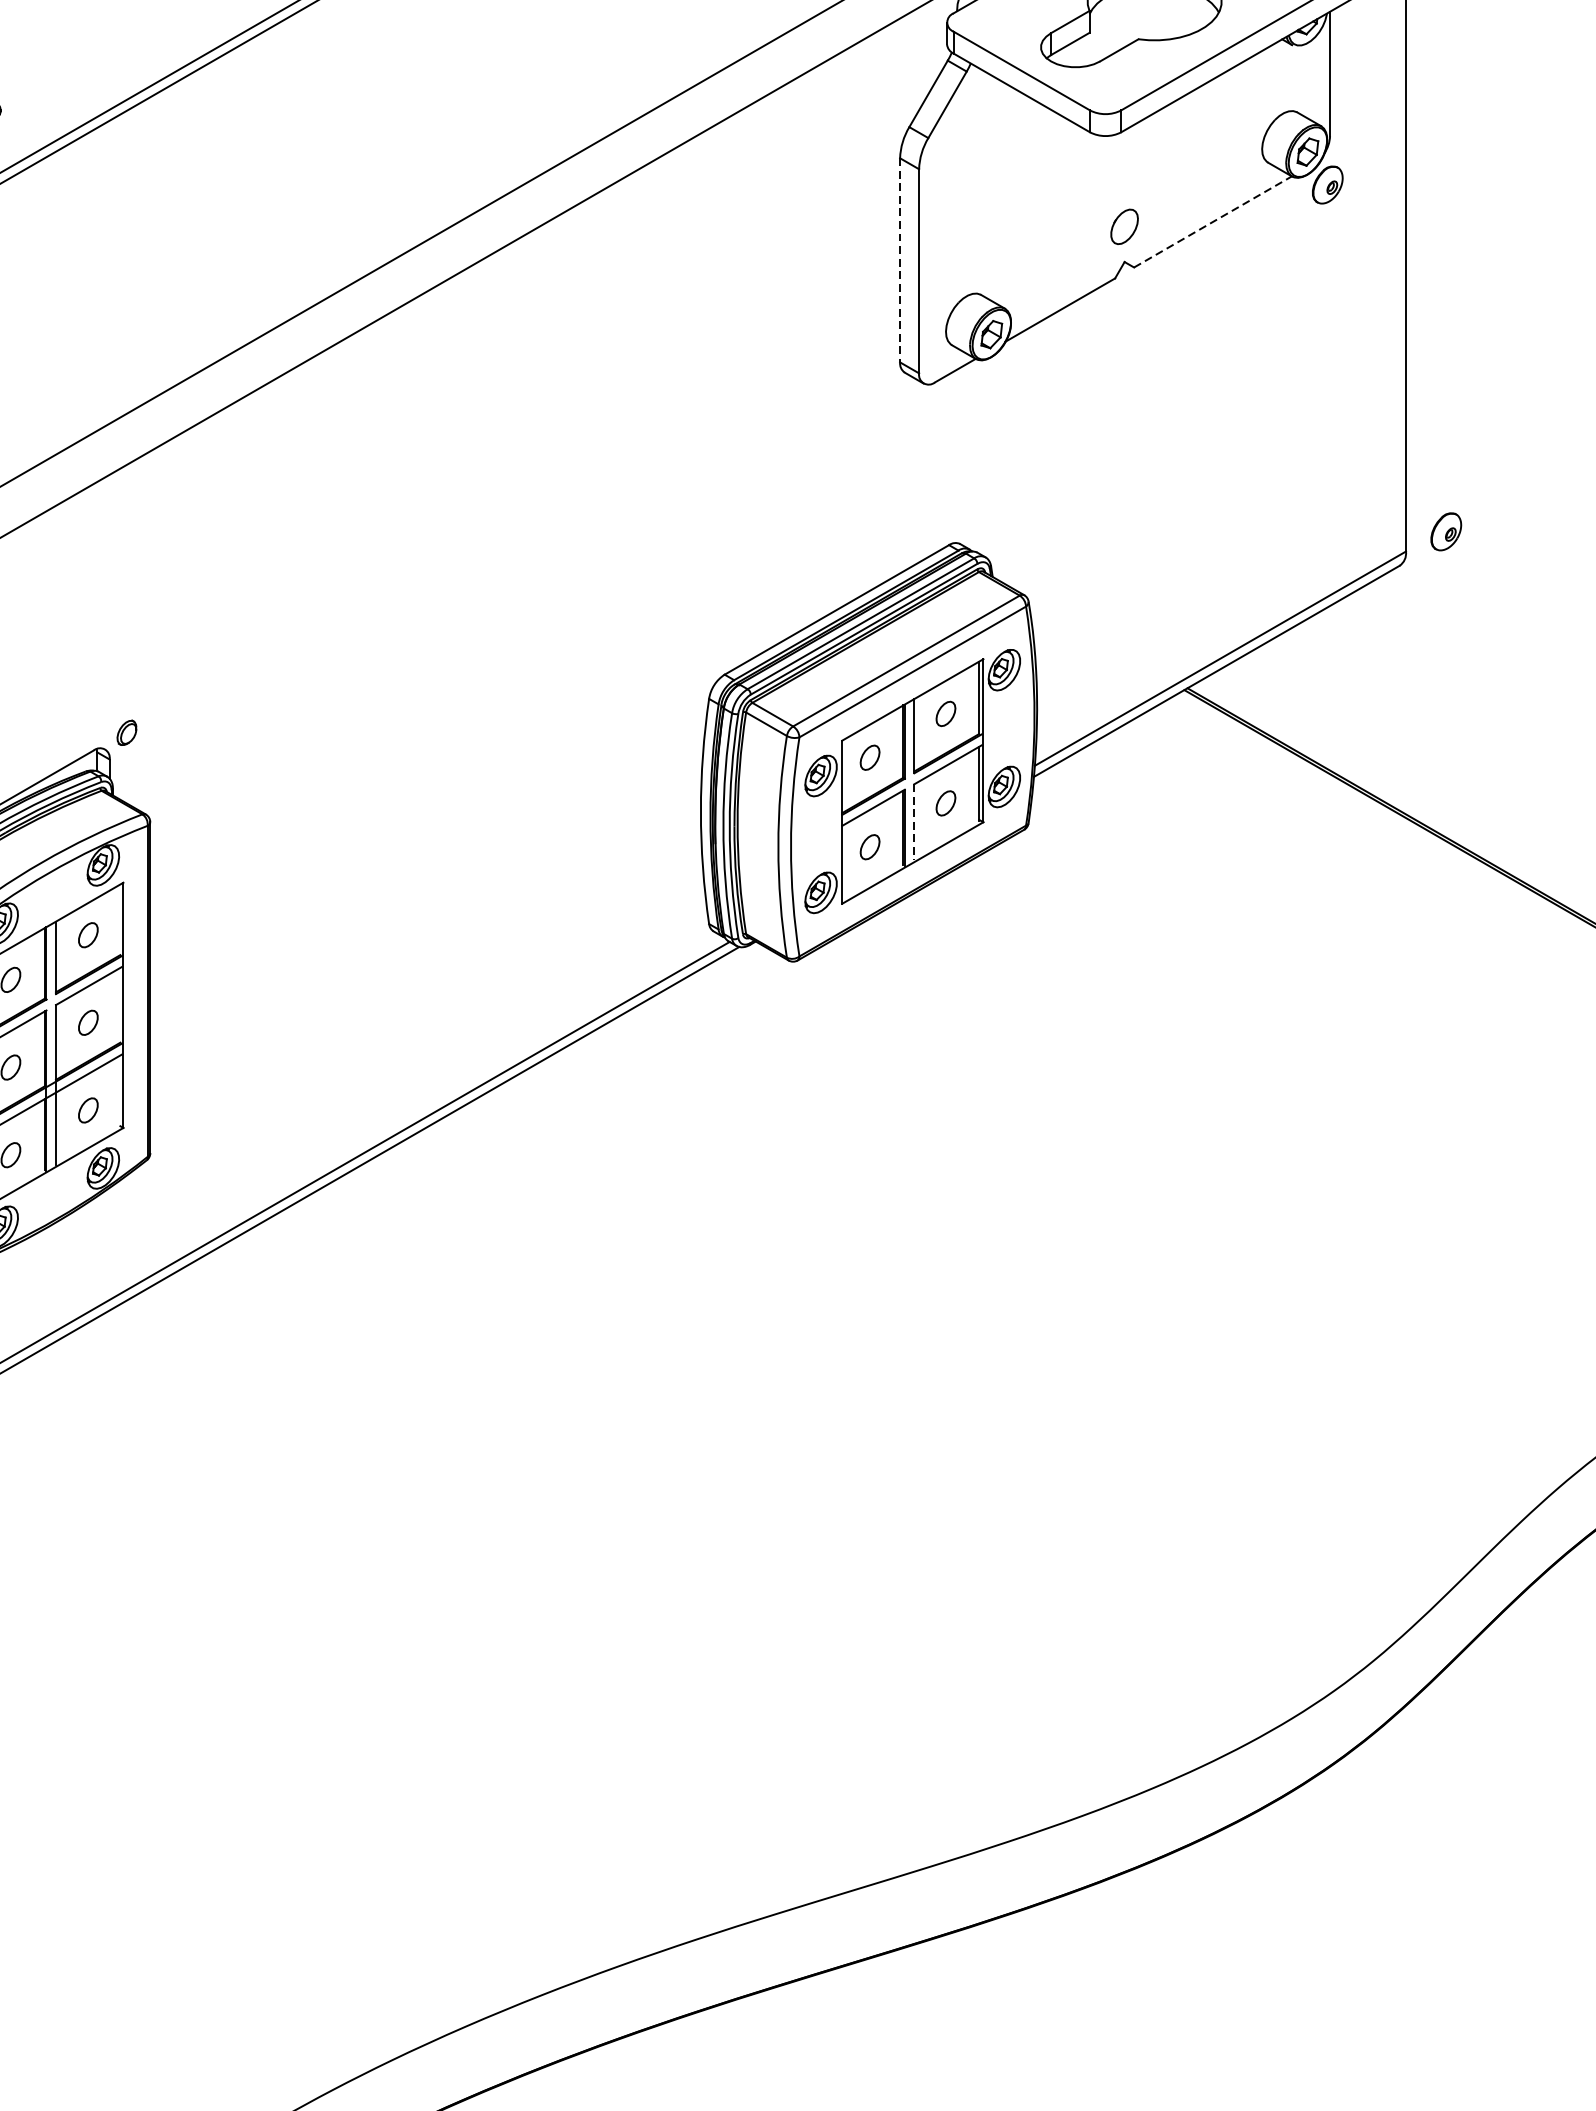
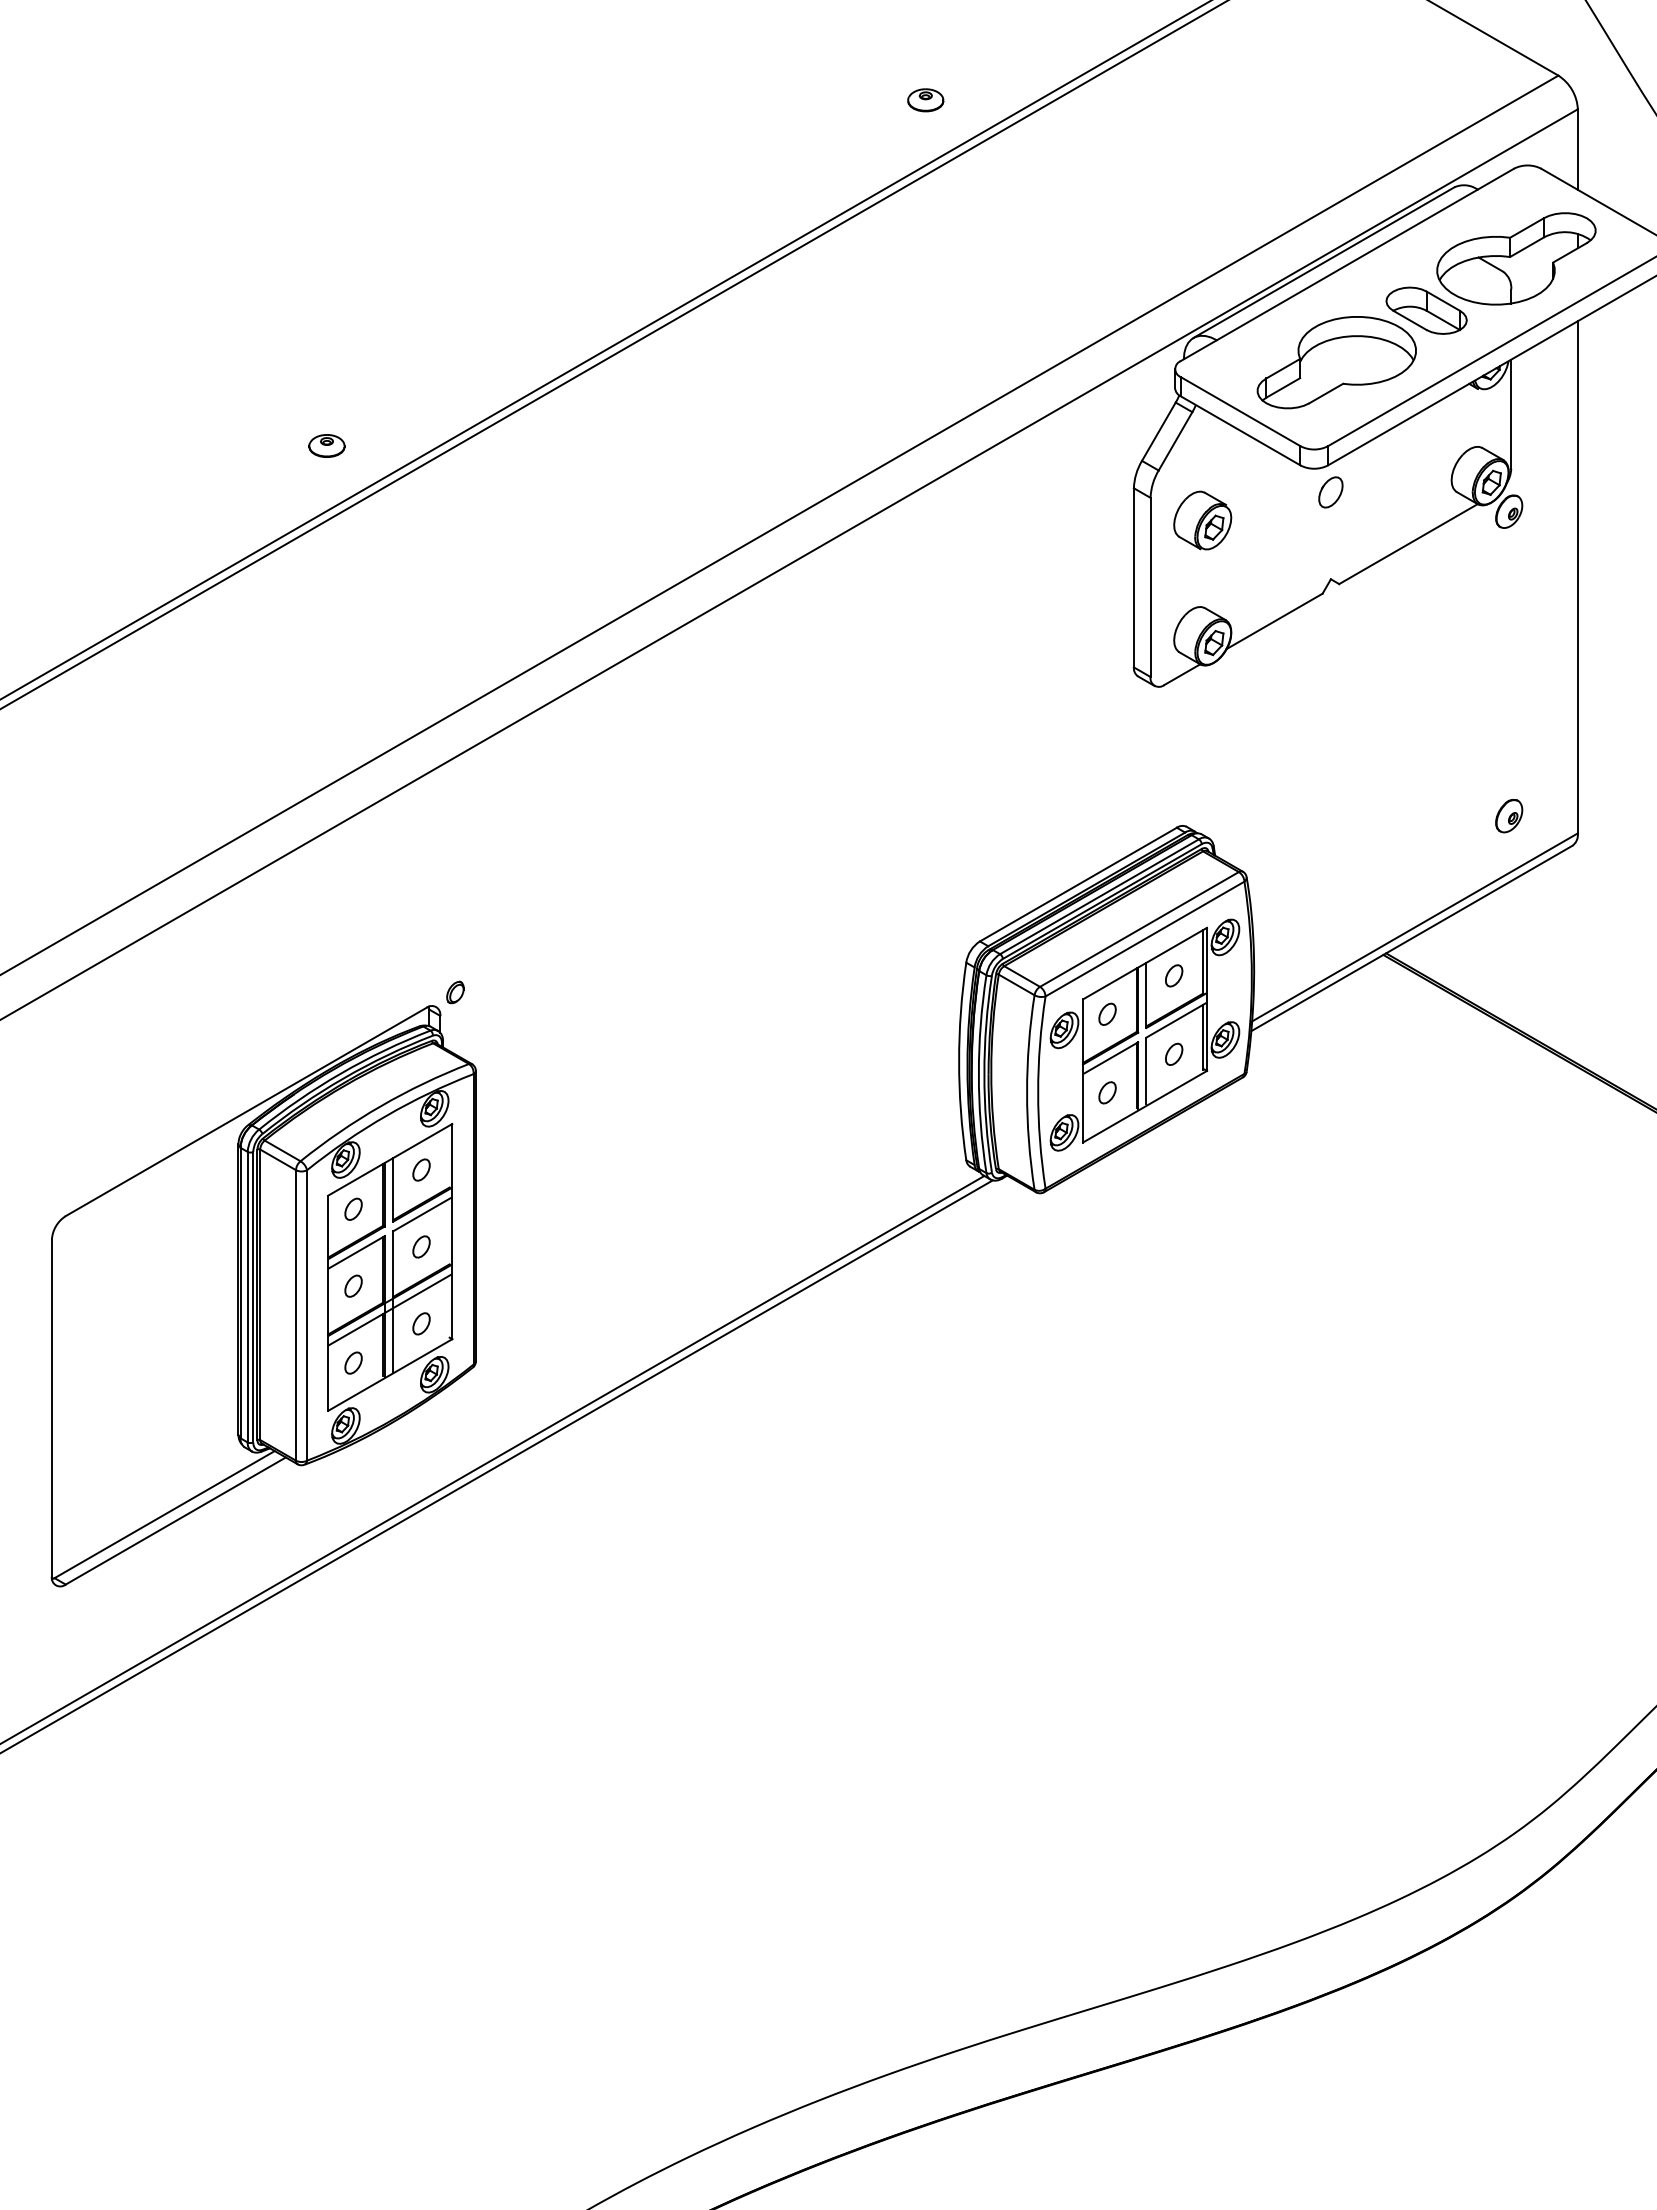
part: (978, 195) -> (1202, 520), added
line: (1213, 222) -> (1408, 544), dashed -> solid
part: (1124, 226) -> (1330, 492), moved
line: (899, 259) -> (1133, 577), dashed -> solid
part: (1446, 532) -> (1509, 816), moved
line: (914, 822) -> (1146, 1071), dashed -> solid

